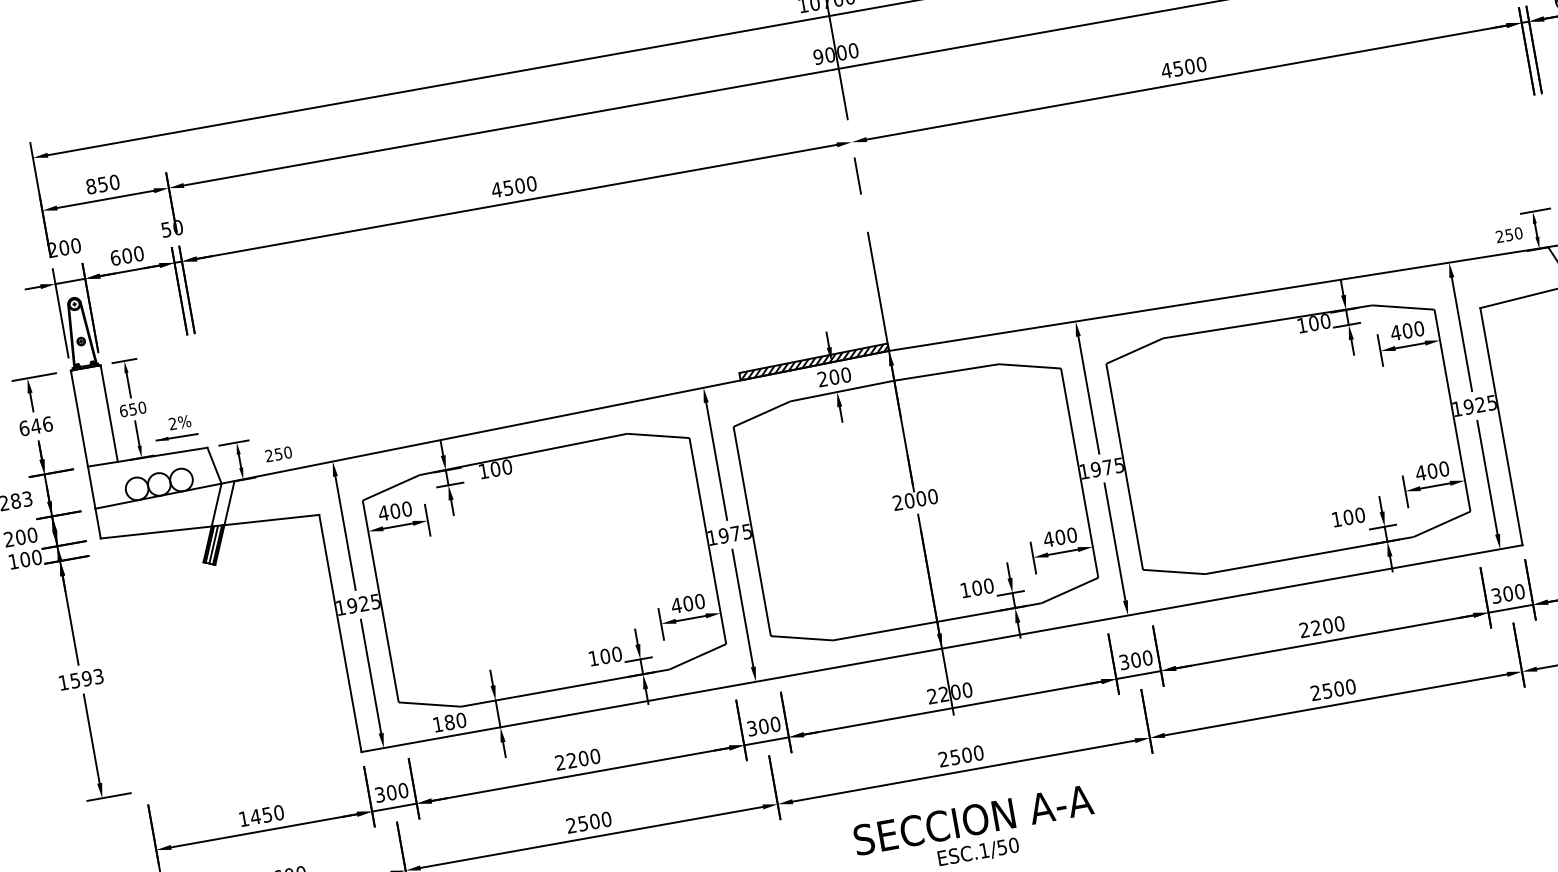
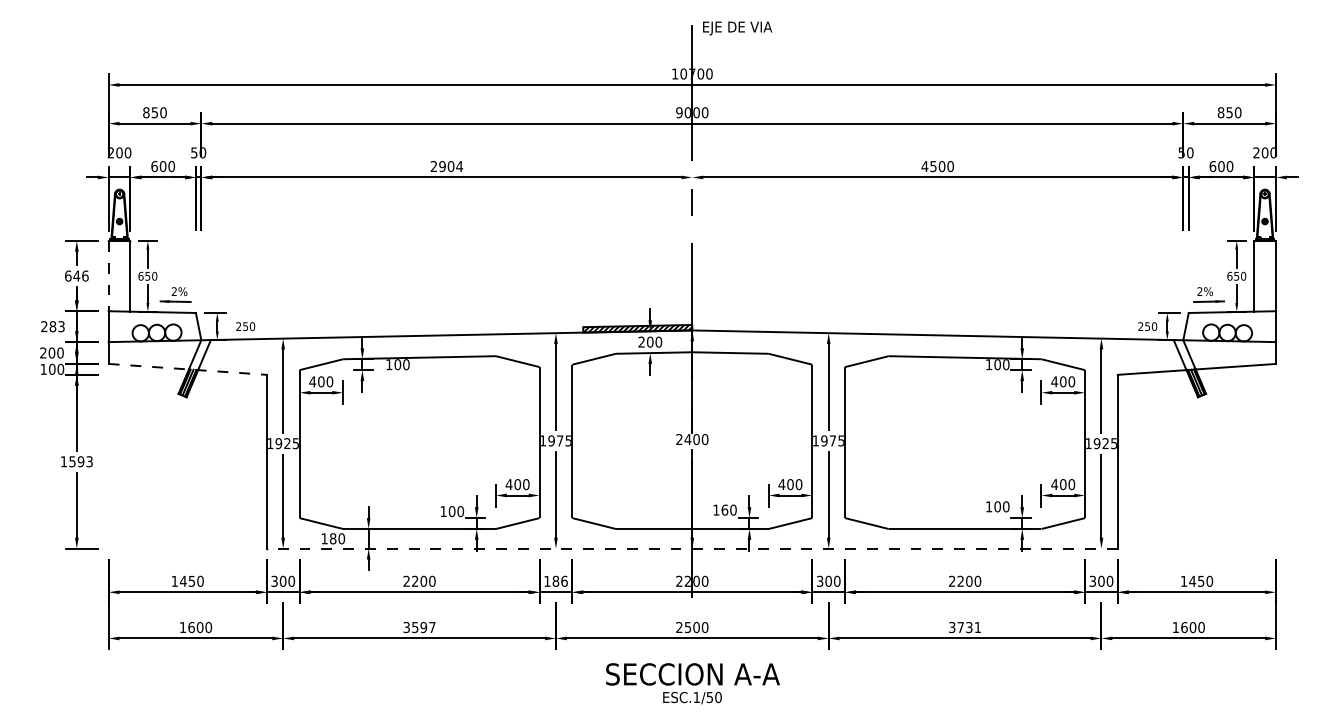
text: (513, 187) -> (446, 166), 4500 -> 2904
line: (79, 419) -> (108, 276), solid -> dashed
text: (908, 500) -> (687, 439), 2000 -> 2400
line: (211, 526) -> (188, 369), solid -> dashed
text: (976, 587) -> (724, 509), 100 -> 160
line: (942, 648) -> (692, 548), solid -> dashed
text: (1333, 689) -> (965, 627), 2500 -> 3731
text: (763, 725) -> (555, 580), 300 -> 186
text: (588, 822) -> (419, 627), 2500 -> 3597

